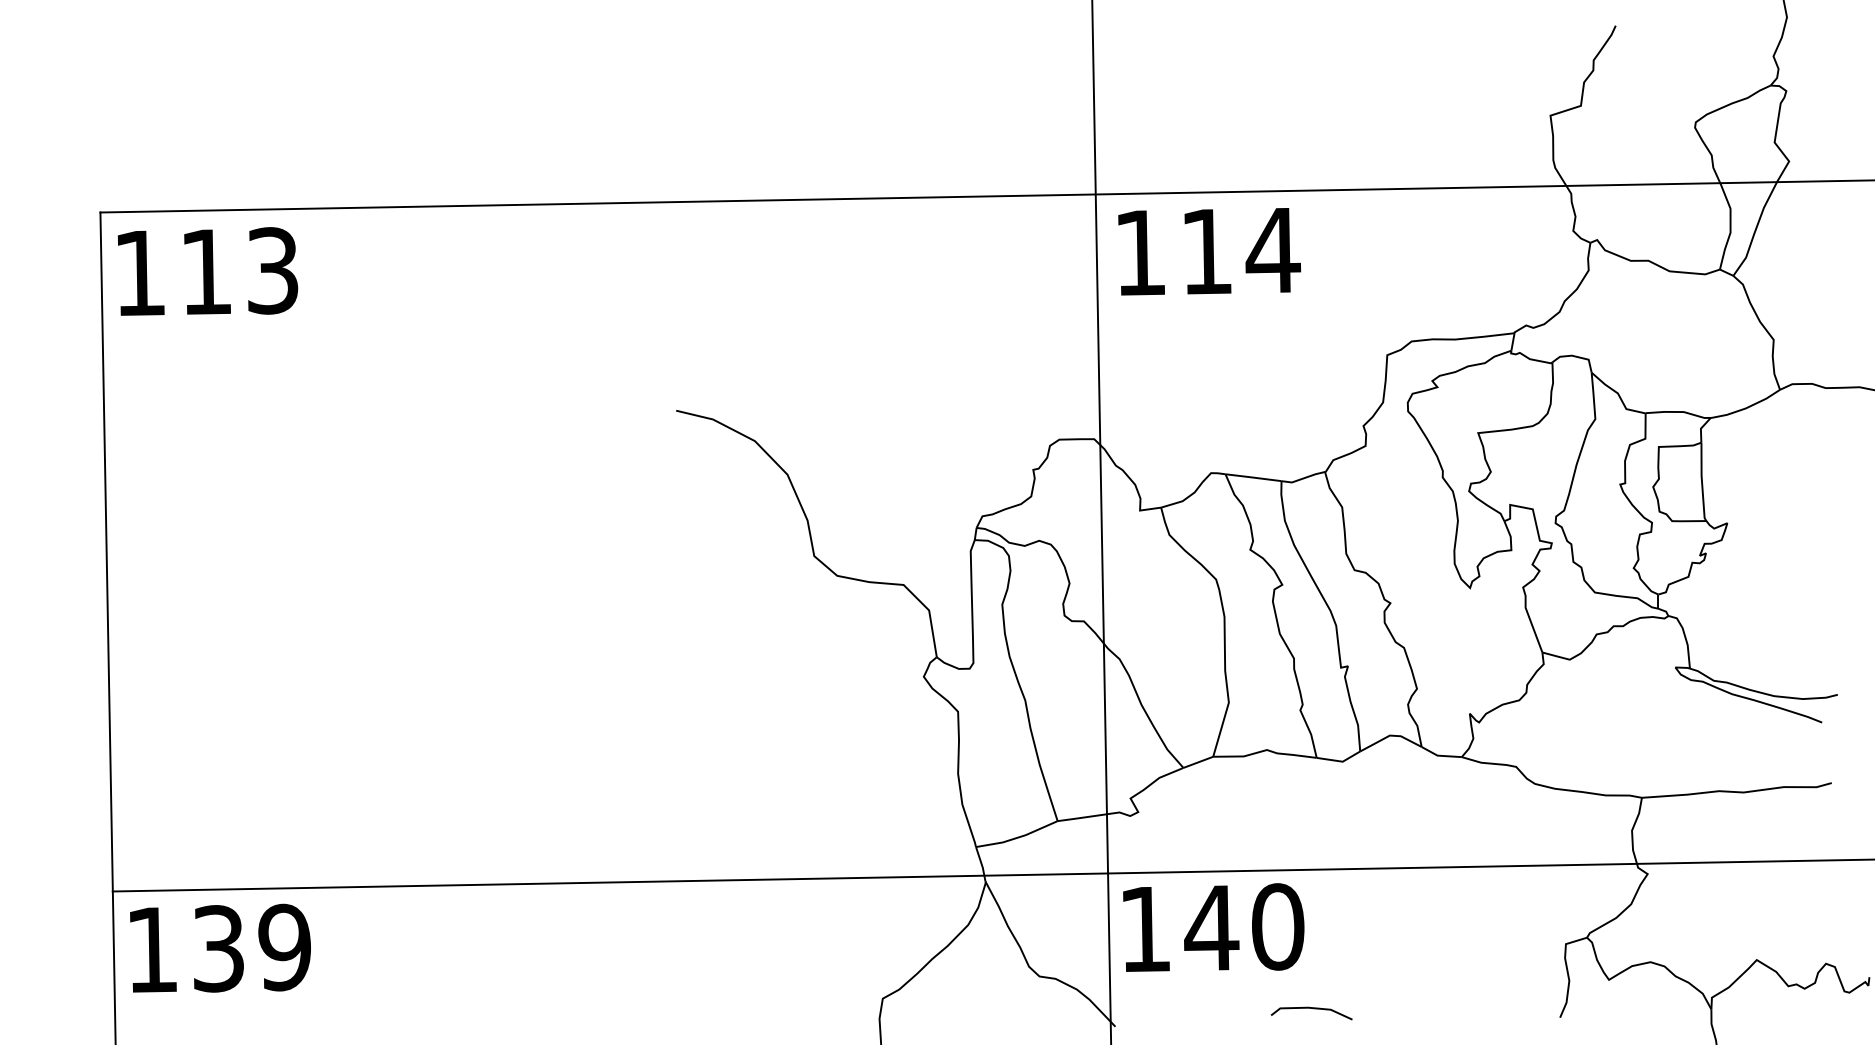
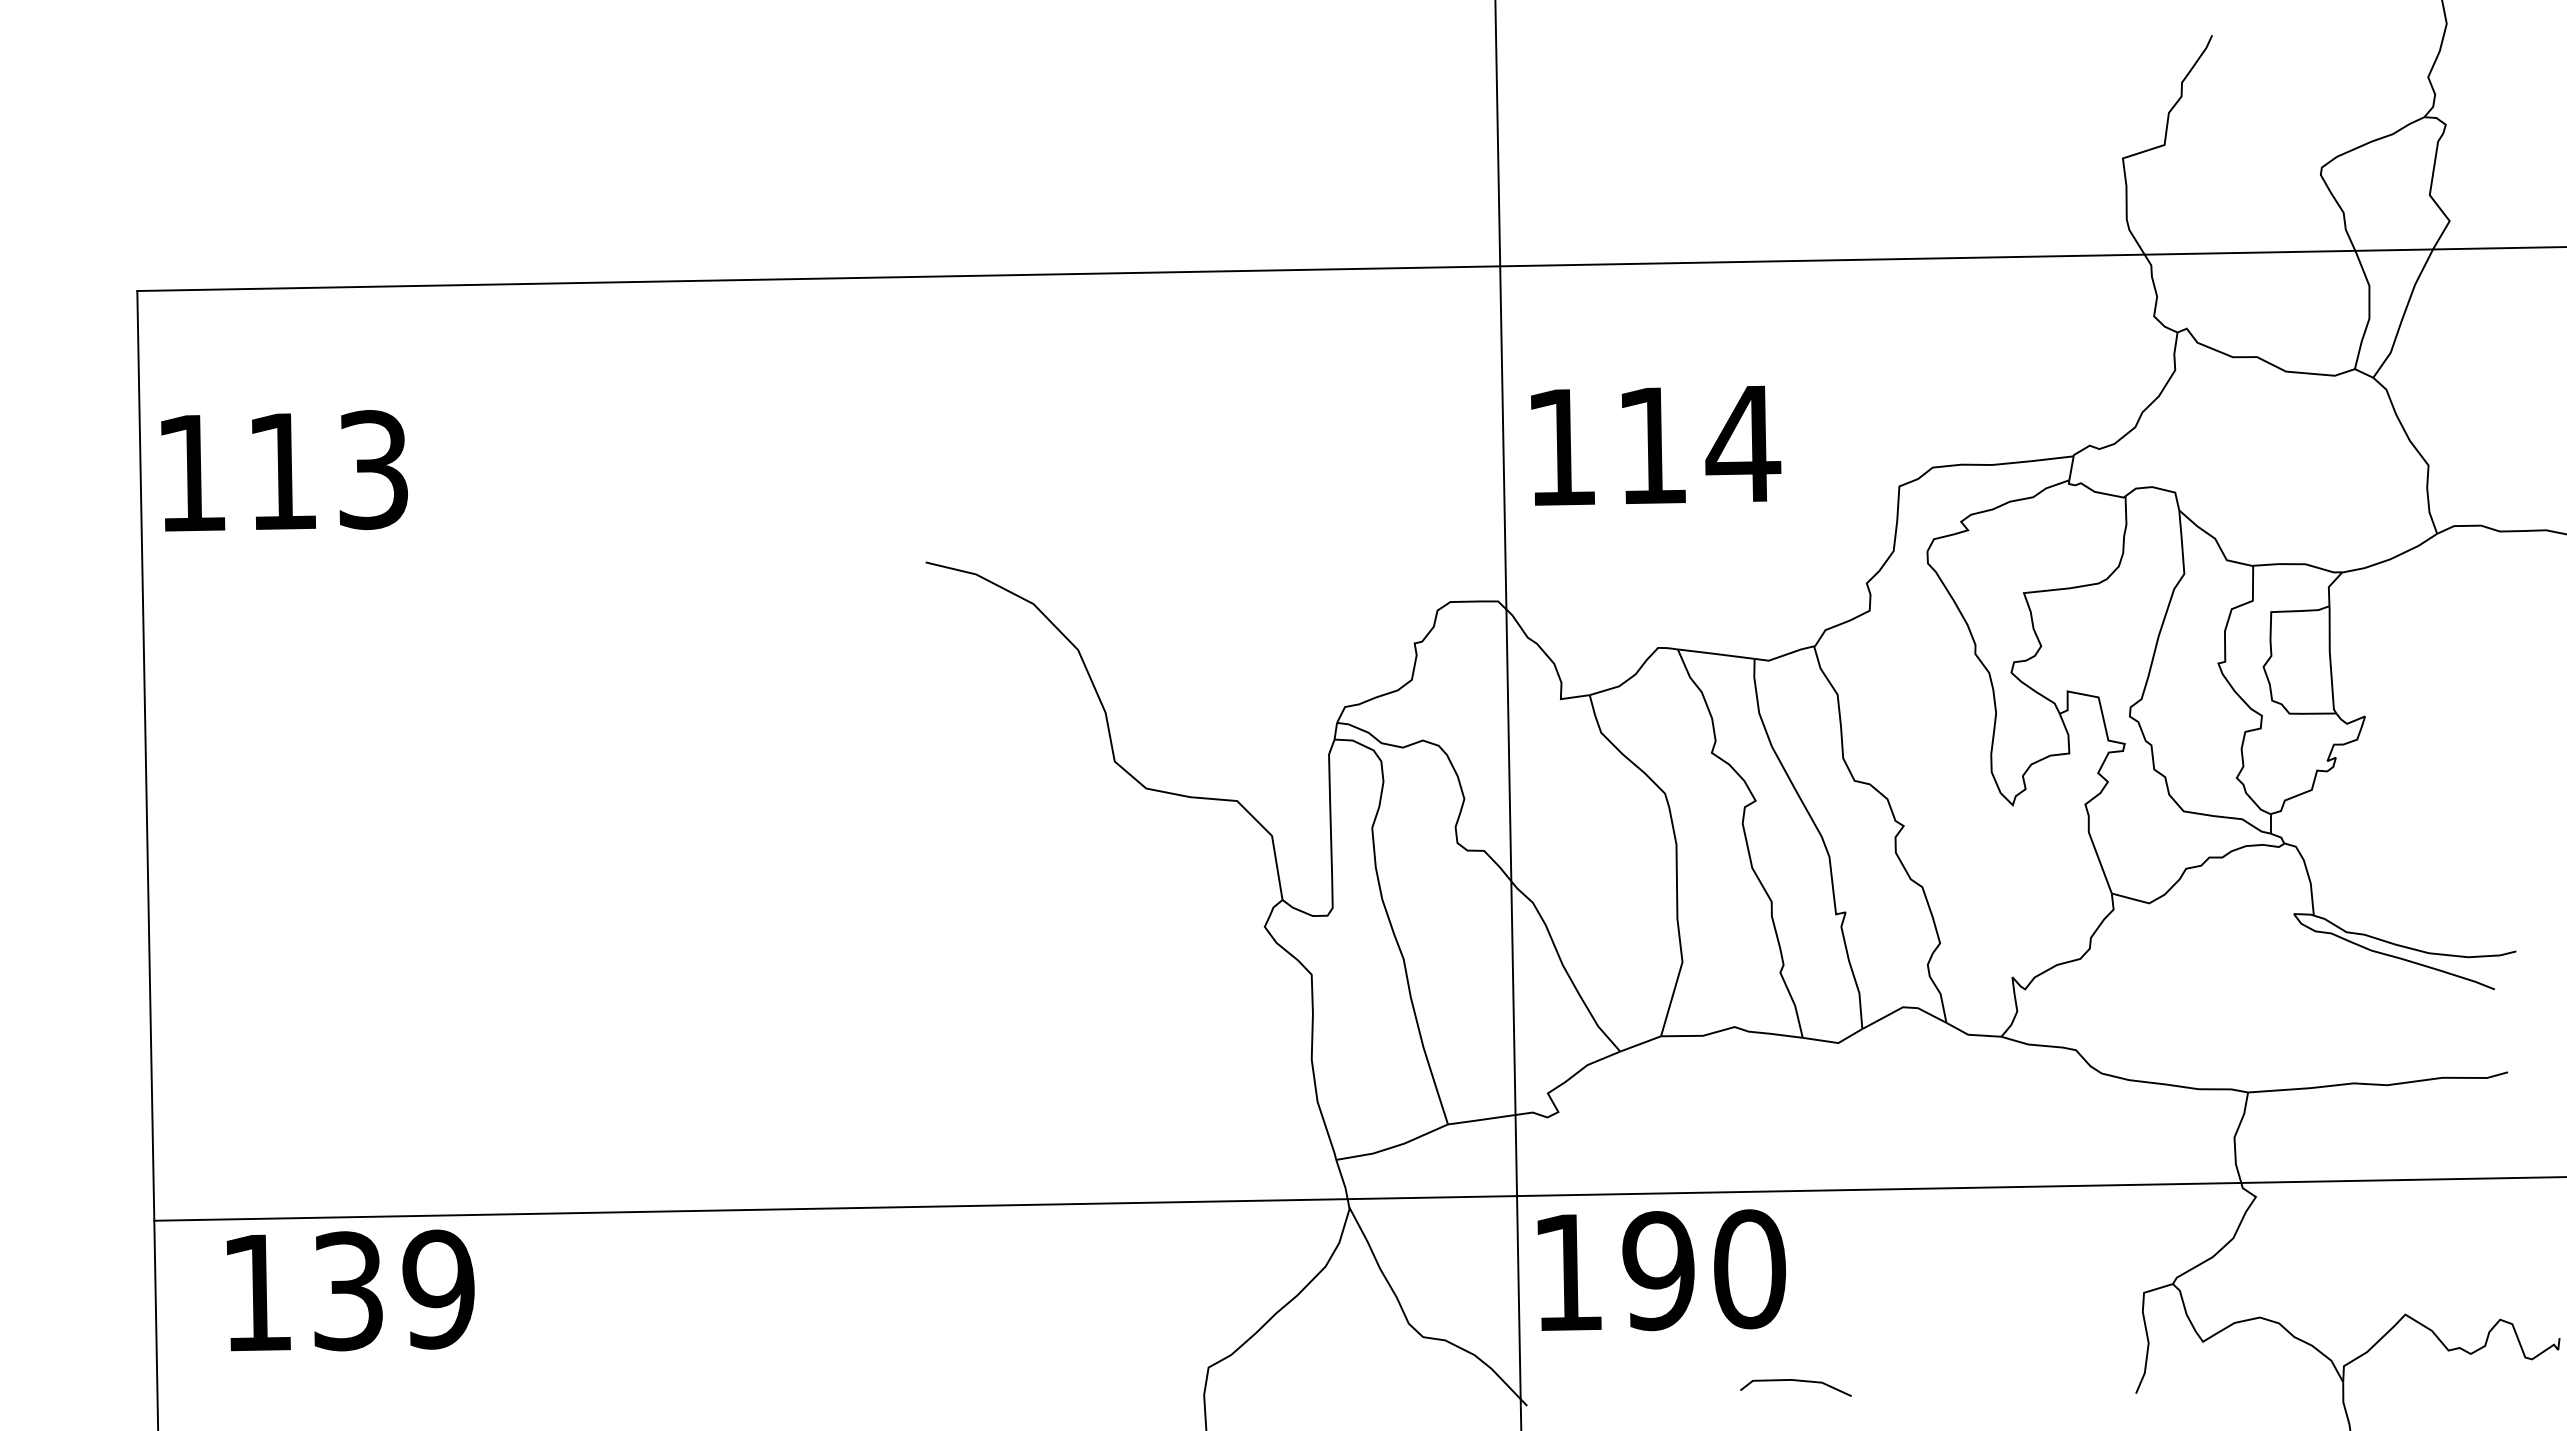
text: (1209, 251) -> (1656, 445), moved
text: (207, 271) -> (284, 470), moved
text: (1212, 928) -> (1659, 1271), 140 -> 190
text: (220, 948) -> (350, 1290), moved

